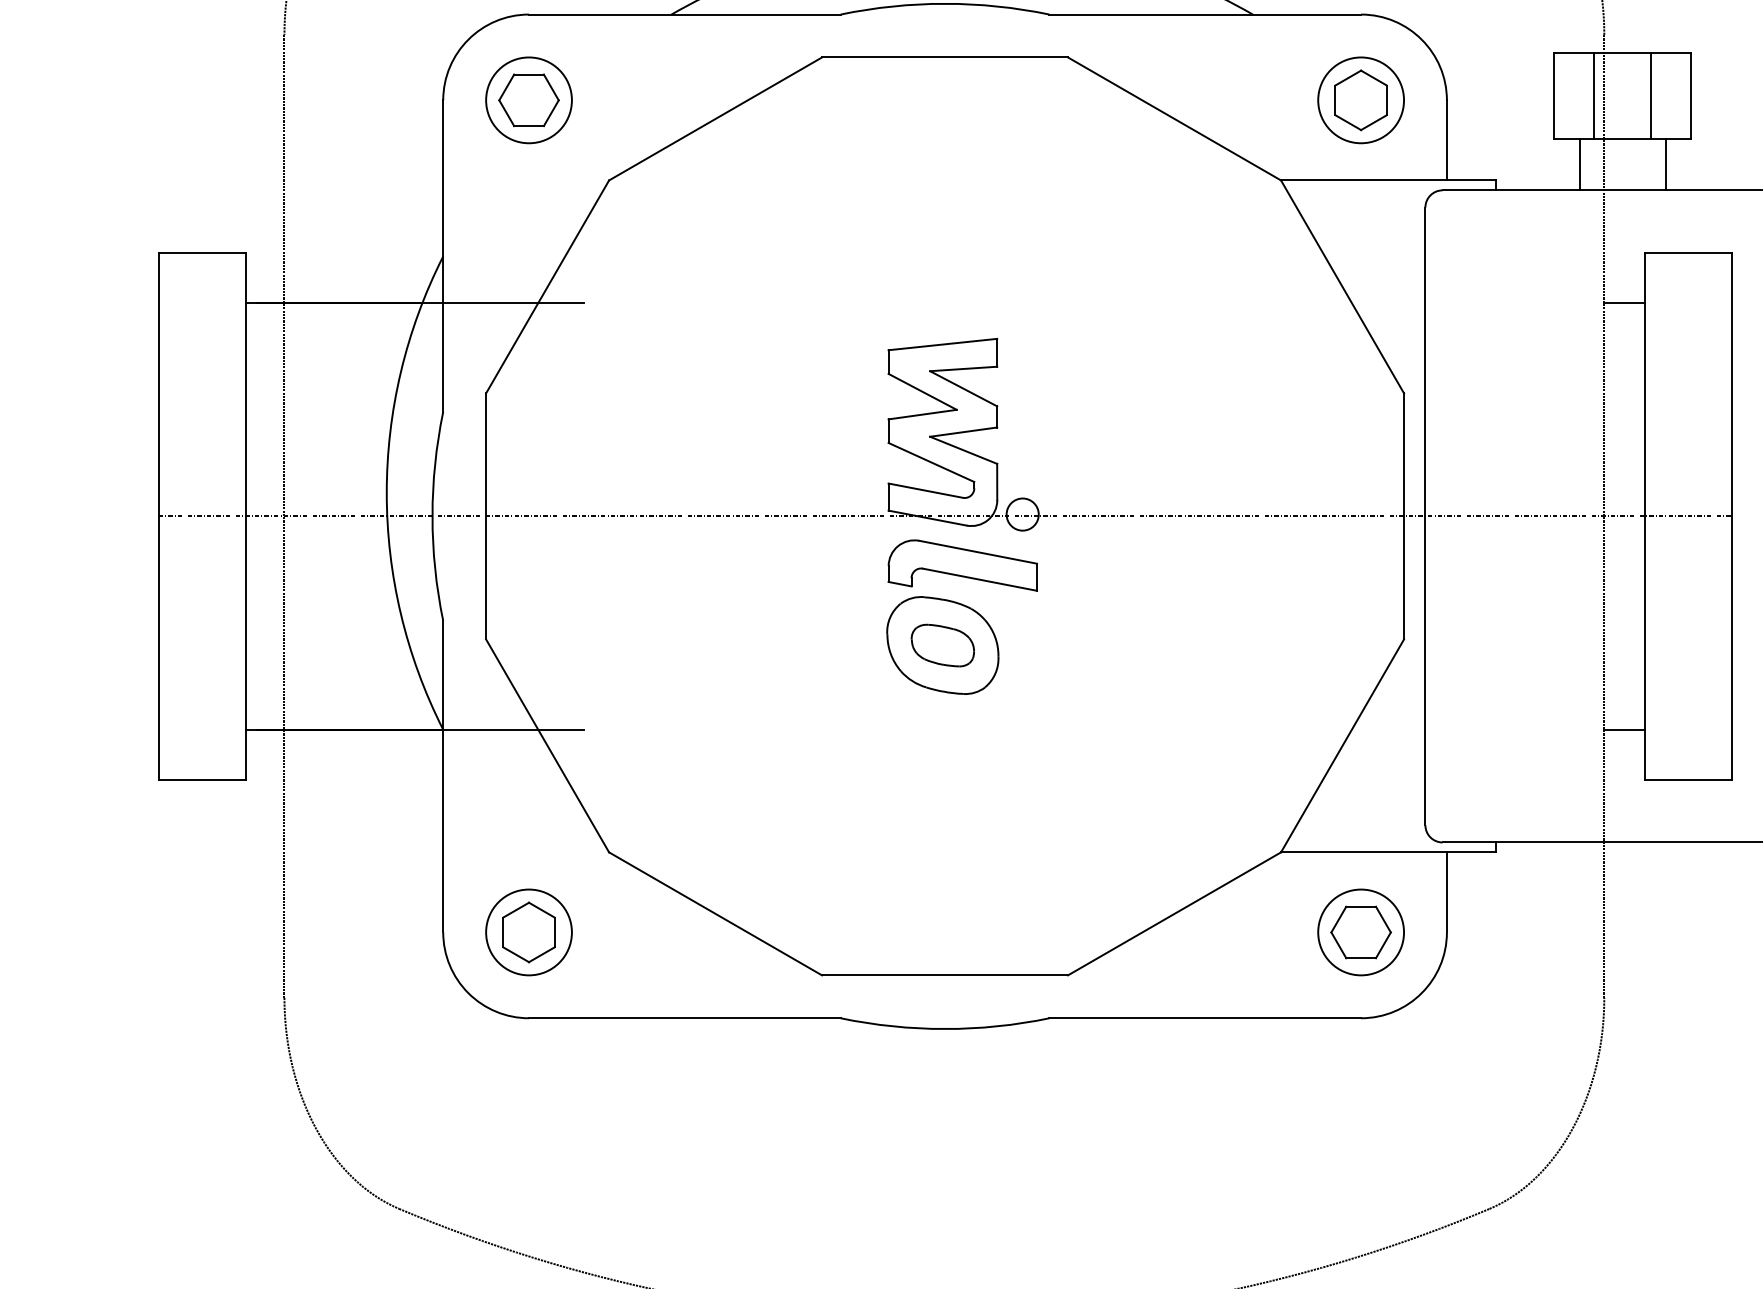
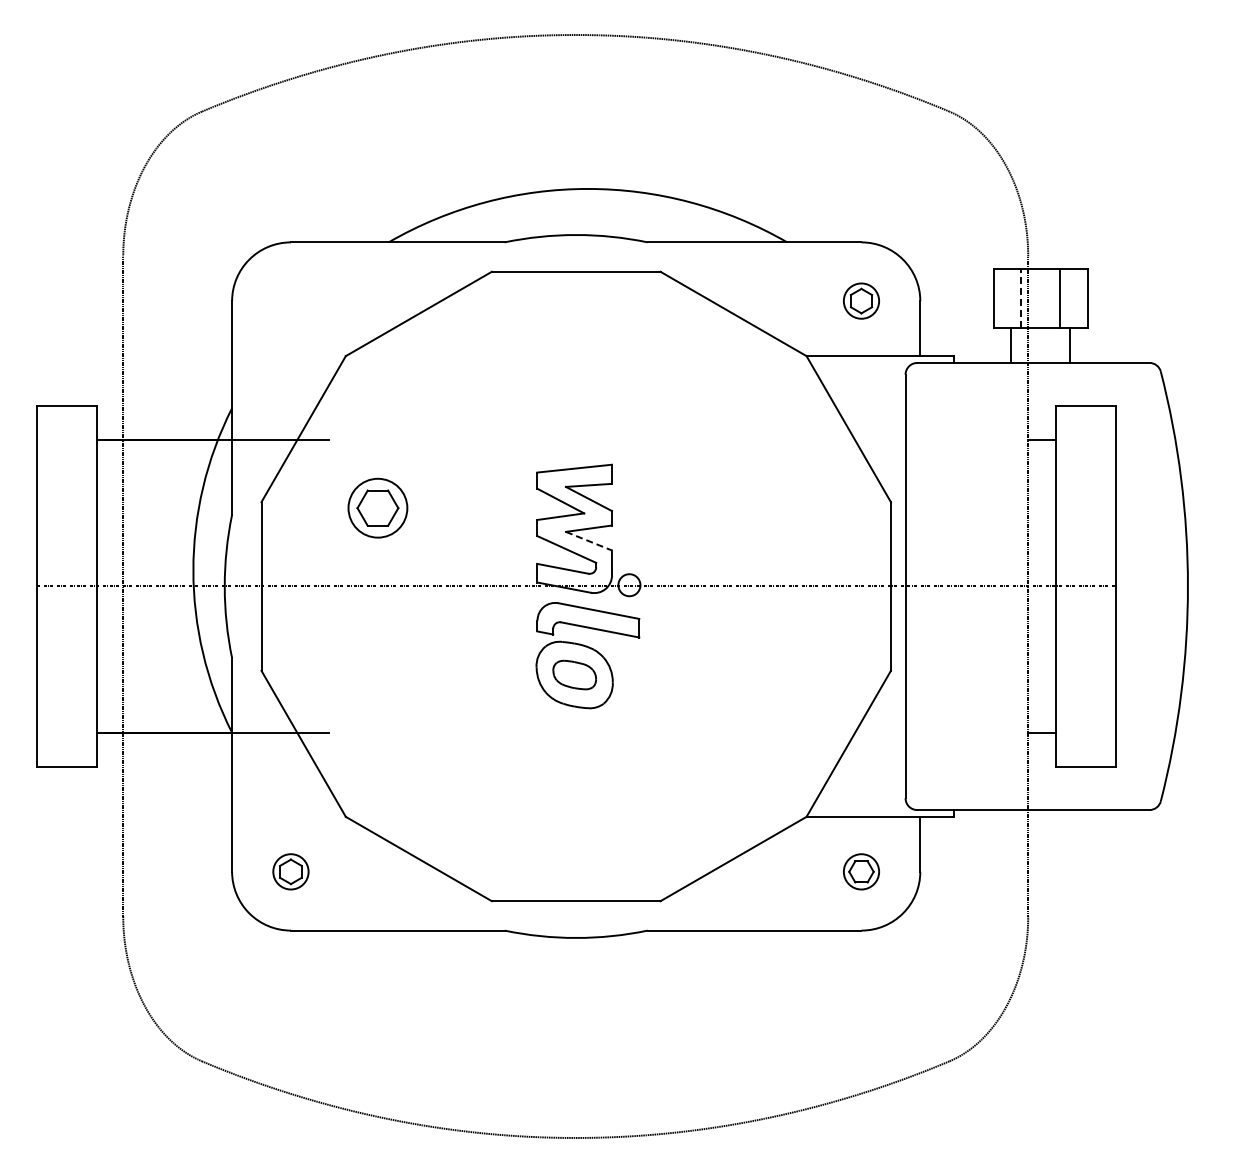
line: (1594, 94) -> (1021, 297), solid -> dashed
part: (528, 99) -> (377, 507), moved
part: (1361, 99) -> (861, 300), size x0.6
line: (962, 450) -> (588, 541), solid -> dashed
part: (528, 932) -> (290, 871), size x0.6
part: (1361, 932) -> (861, 871), size x0.6

